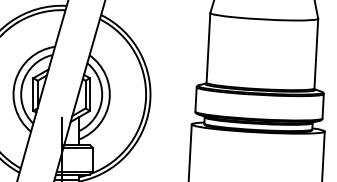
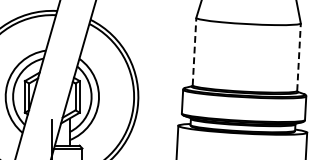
line: (208, 47) -> (194, 51), solid -> dashed
line: (316, 53) -> (299, 57), solid -> dashed

